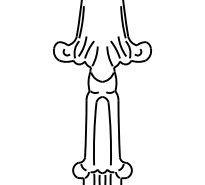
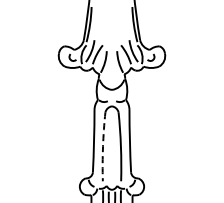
arc: (94, 133) -> (103, 146), solid -> dashed

